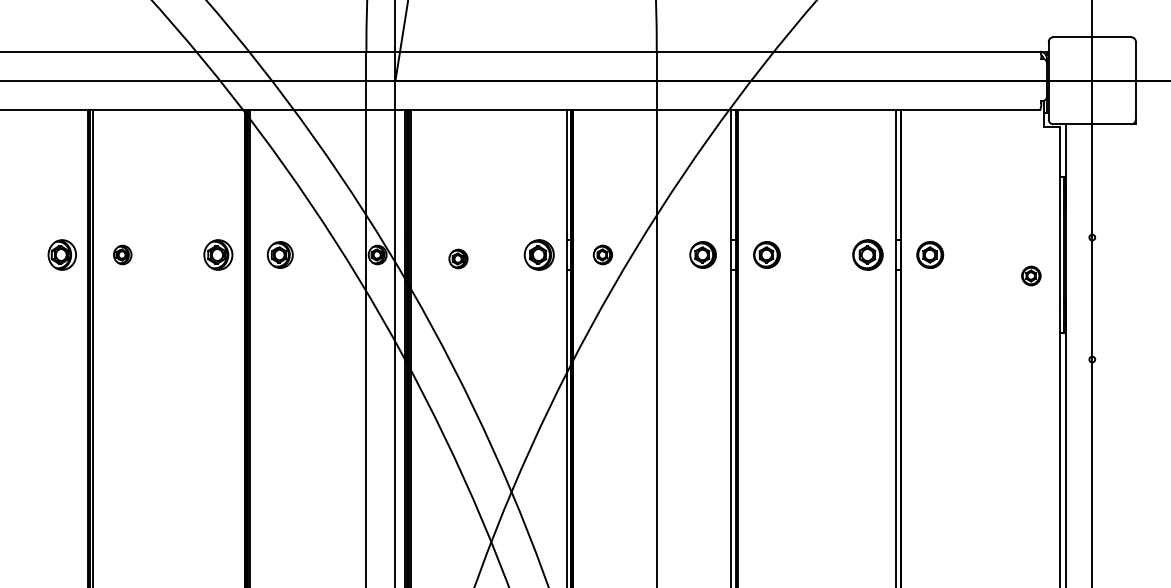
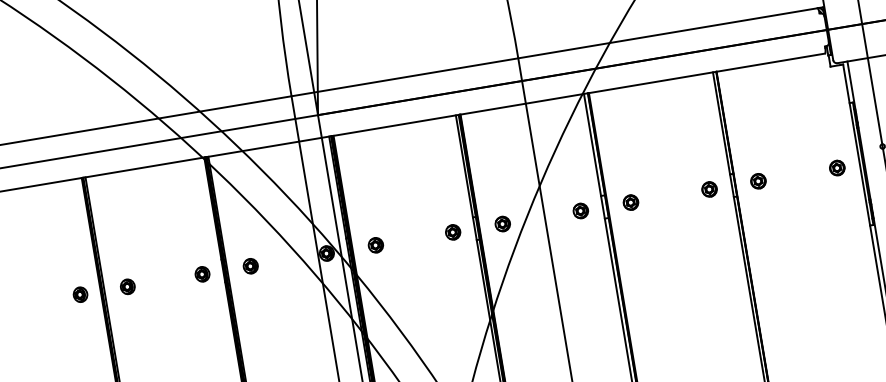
part: (61, 254) -> (79, 294), size x0.62
part: (218, 254) -> (202, 273), size x0.62
part: (279, 254) -> (250, 265), size x0.71
part: (539, 254) -> (453, 231), size x0.62
part: (702, 254) -> (580, 210), size x0.71
part: (767, 254) -> (631, 202), size x0.71
part: (867, 254) -> (709, 189), size x0.62
part: (930, 254) -> (758, 180), size x0.71
part: (458, 258) -> (375, 244), moved
part: (1031, 275) -> (837, 167), moved

